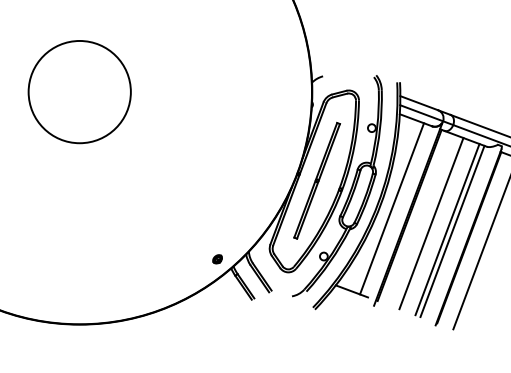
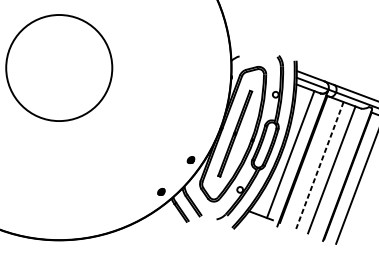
circle: (79, 91) -> (59, 67), size x1.4
part: (257, 216) -> (190, 160), added
line: (431, 224) -> (319, 166), solid -> dashed
line: (452, 231) -> (335, 171), removed

